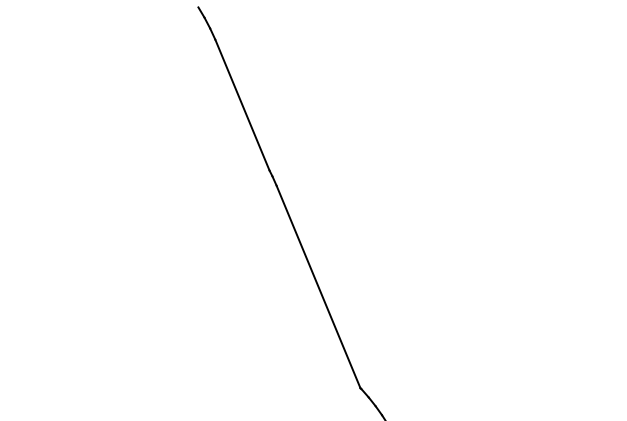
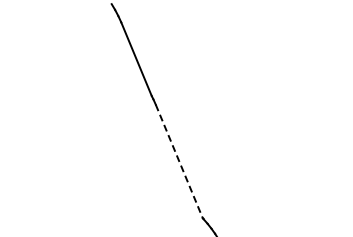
line: (318, 286) -> (179, 161), solid -> dashed

